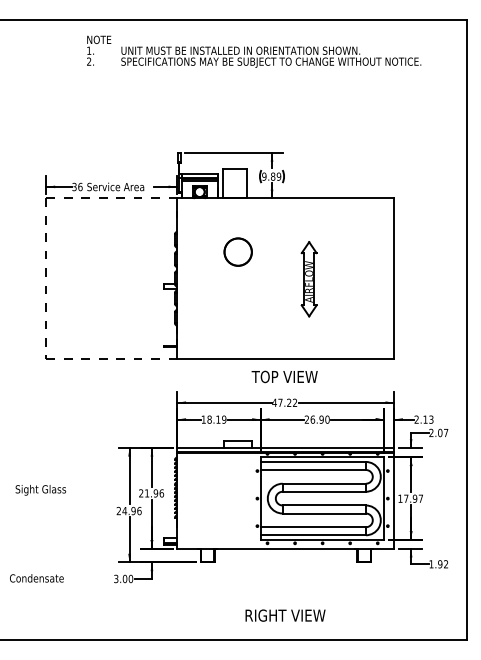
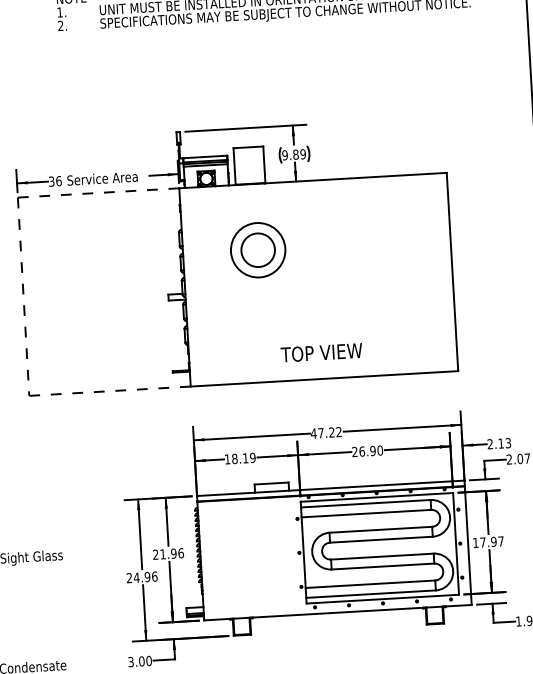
circle: (237, 251) -> (257, 249), size x1.6
part: (308, 279) -> (346, 279), removed
text: (284, 376) -> (321, 352), moved

